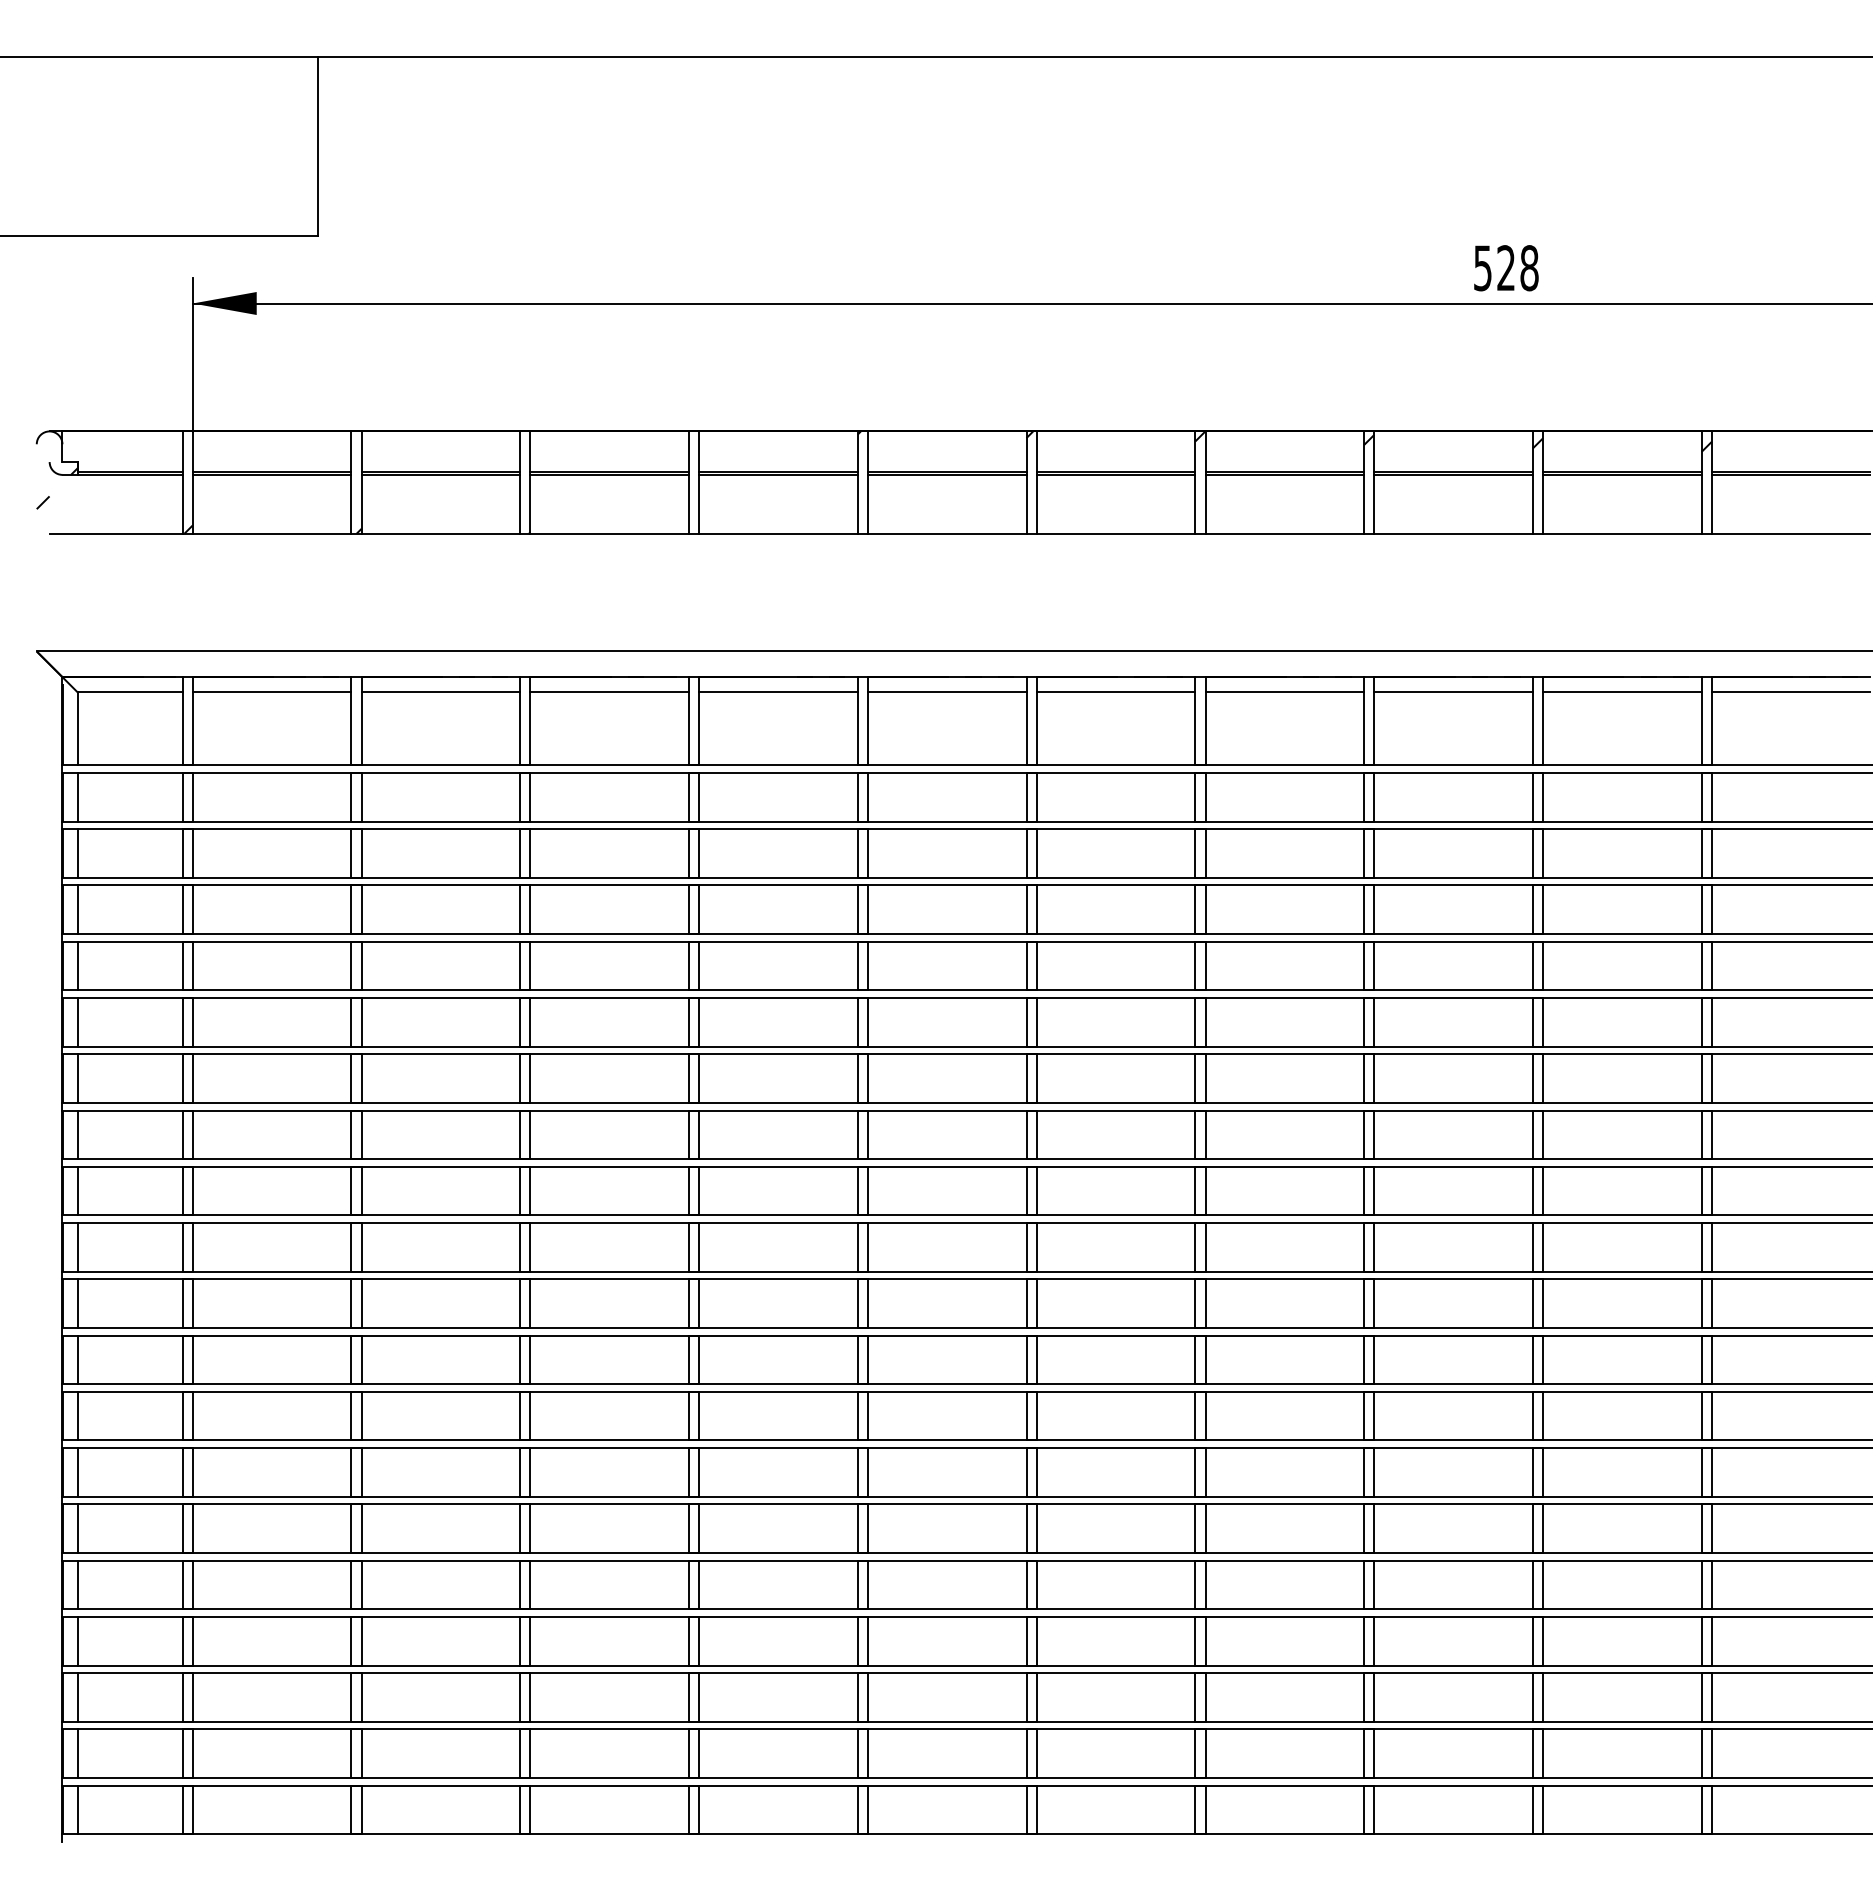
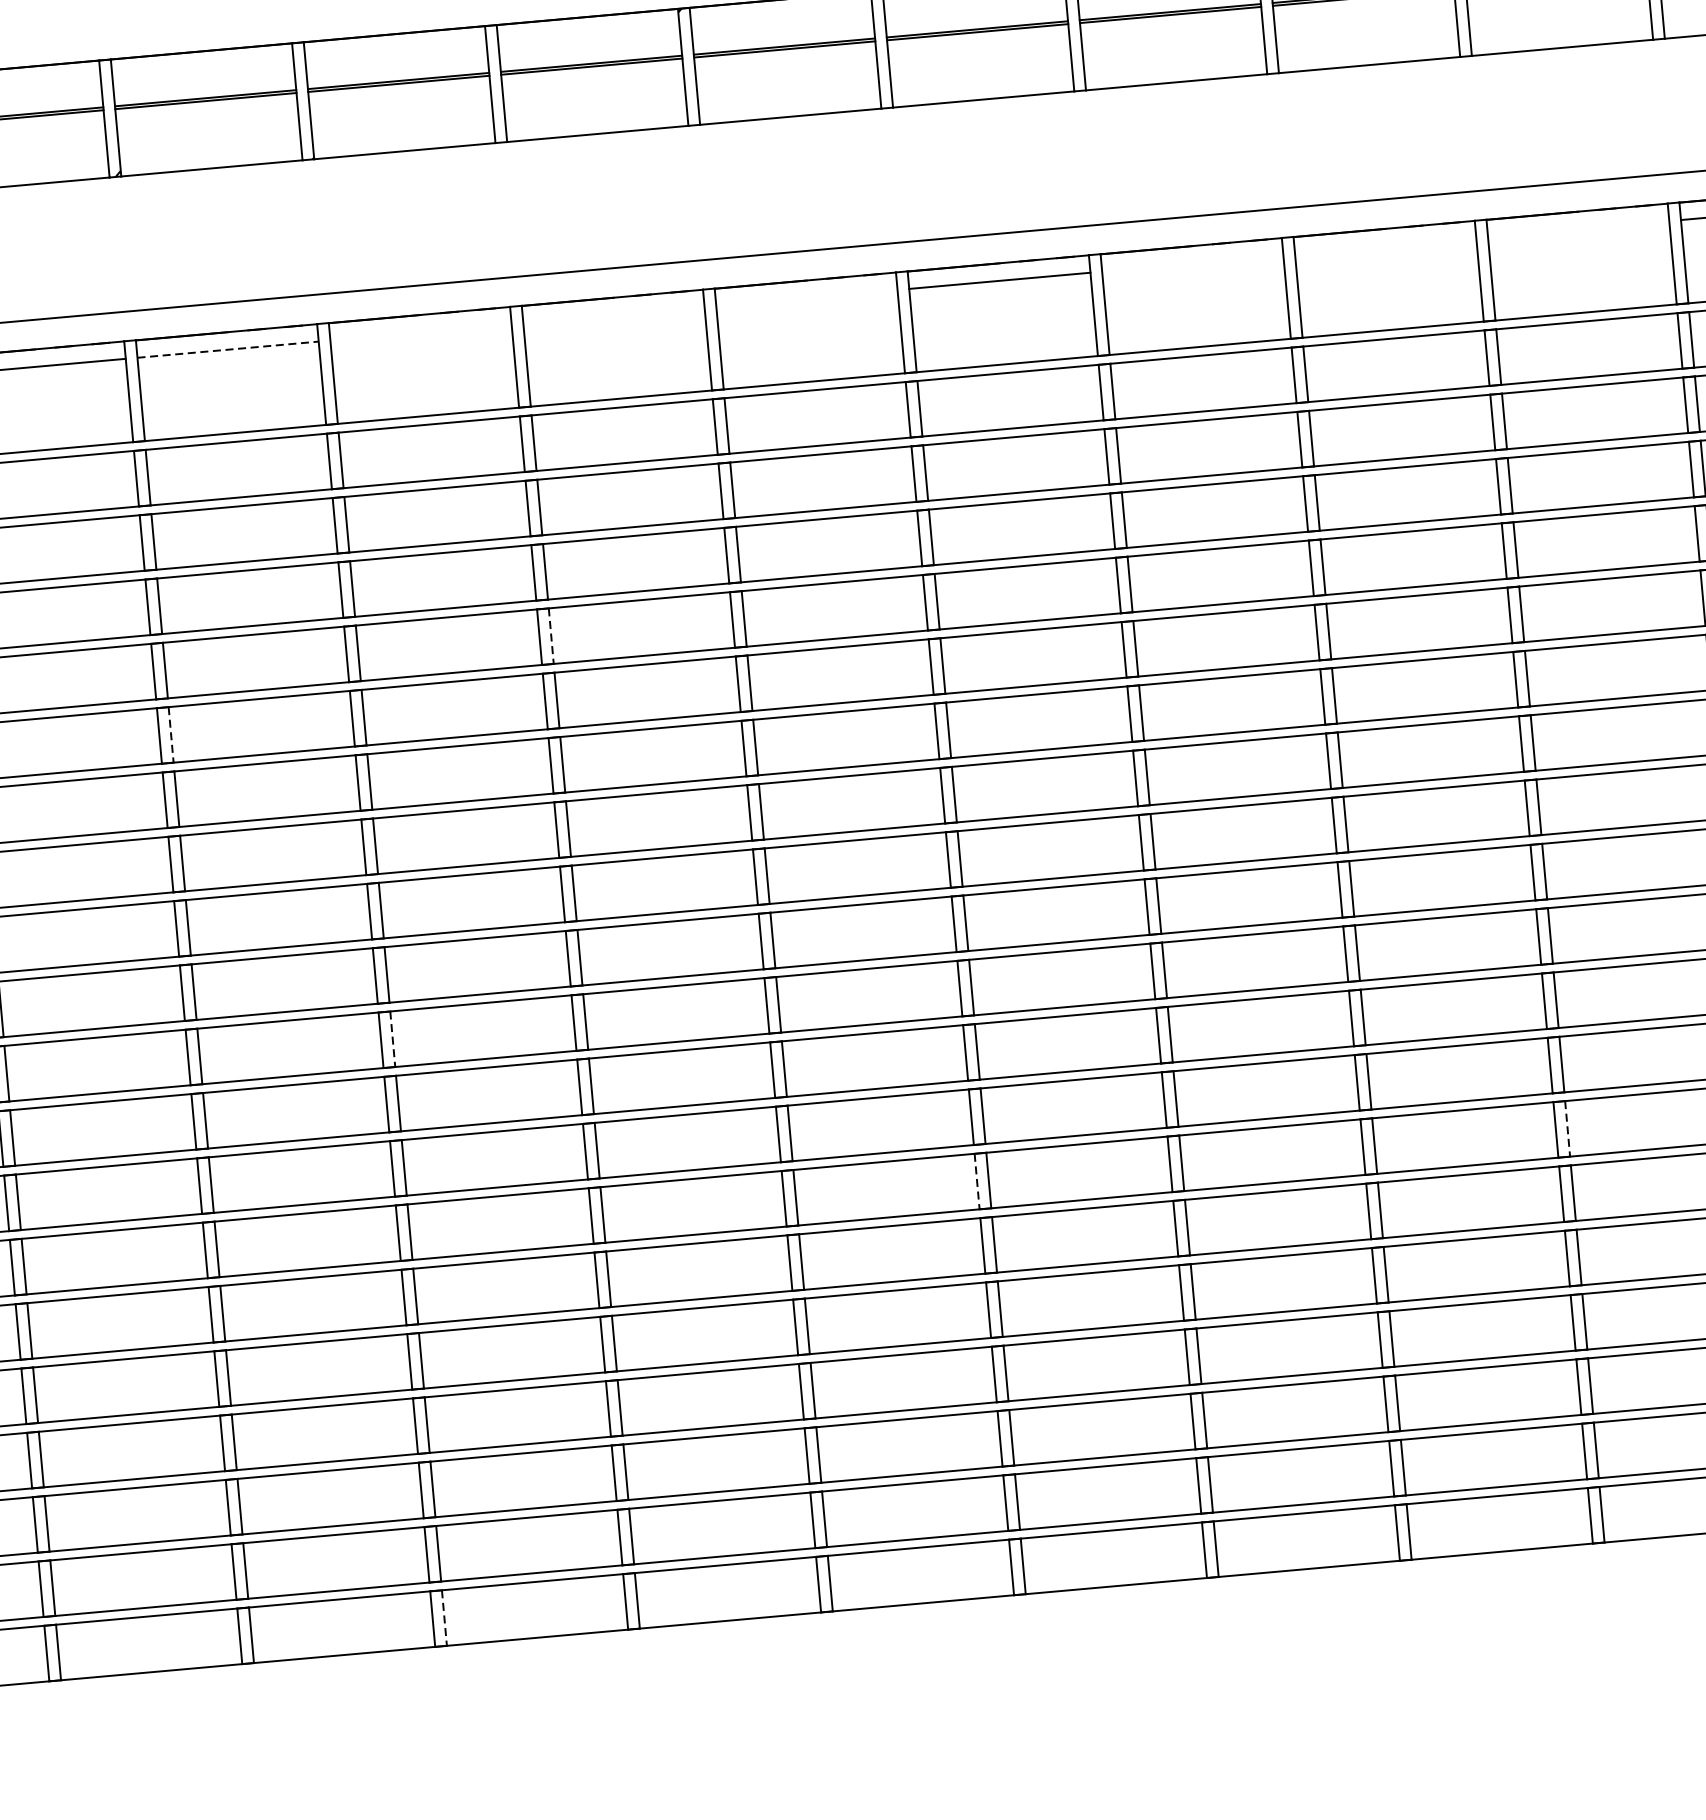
line: (441, 692) -> (228, 349), solid -> dashed
line: (609, 692) -> (420, 332), removed
line: (778, 692) -> (614, 315), removed
line: (946, 692) -> (806, 298), removed
line: (1284, 692) -> (1192, 263), removed
line: (1453, 692) -> (1385, 246), removed
line: (1622, 692) -> (1578, 229), removed
line: (699, 966) -> (551, 636), solid -> dashed
line: (361, 1022) -> (171, 735), solid -> dashed
line: (530, 1304) -> (393, 1040), solid -> dashed
line: (1026, 1472) -> (977, 1181), solid -> dashed
line: (1543, 1472) -> (1568, 1128), solid -> dashed
line: (530, 1810) -> (444, 1618), solid -> dashed

